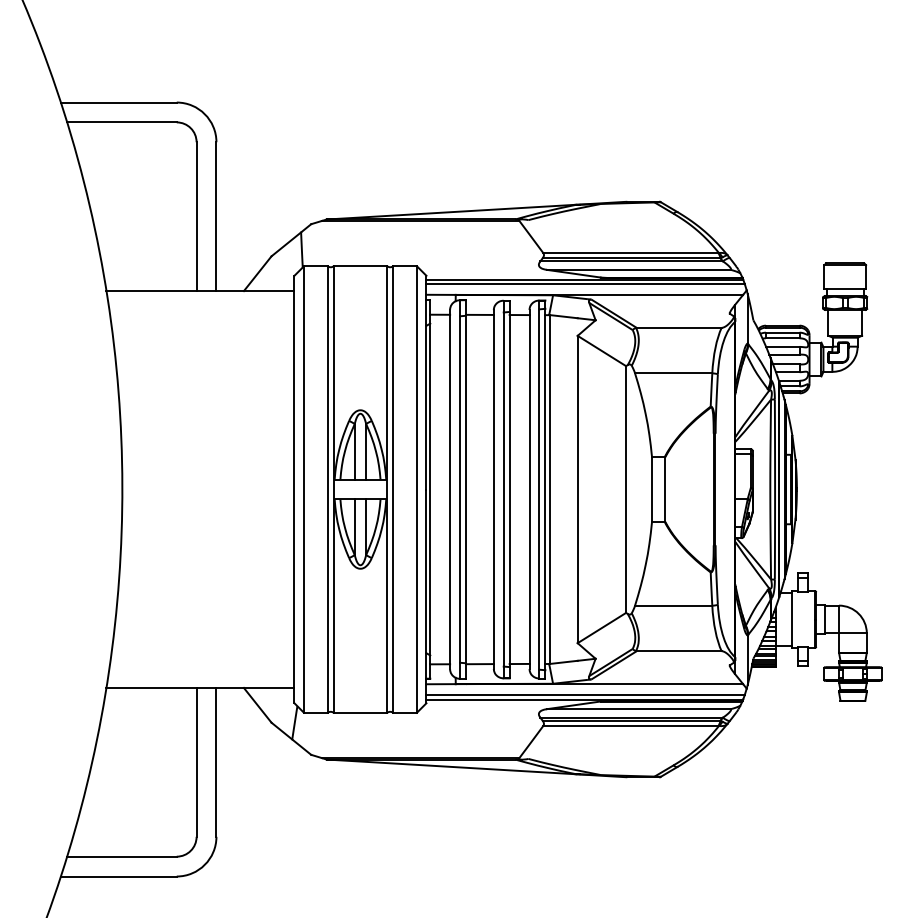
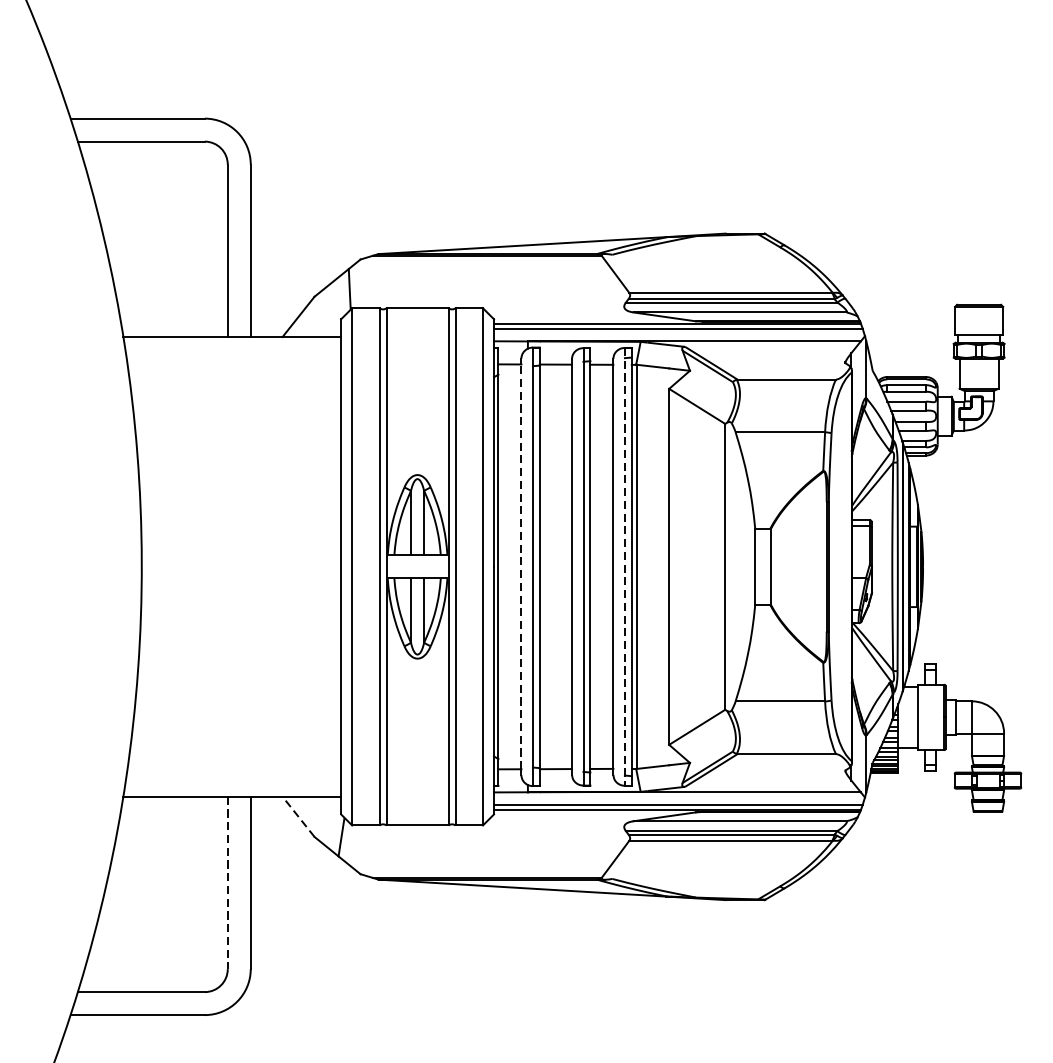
line: (450, 489) -> (521, 566), solid -> dashed
line: (539, 489) -> (624, 566), solid -> dashed
line: (257, 704) -> (298, 815), solid -> dashed
line: (196, 762) -> (227, 883), solid -> dashed

